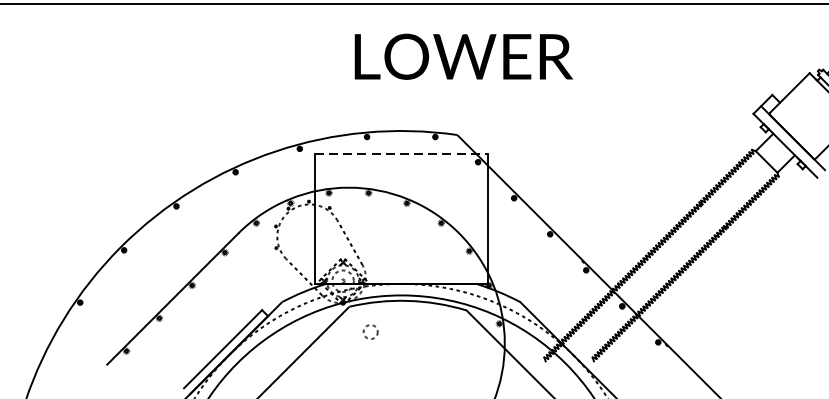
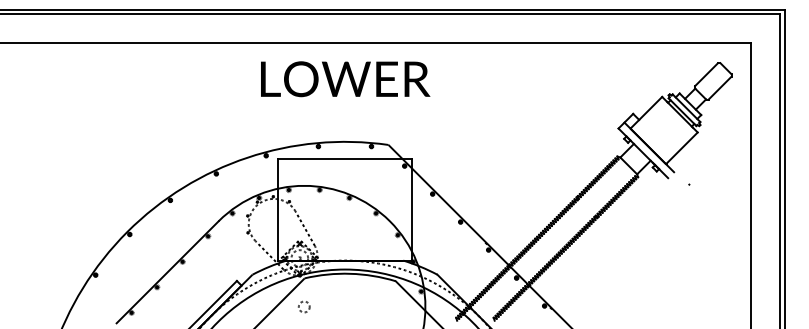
text: (463, 57) -> (345, 79), moved
line: (401, 153) -> (345, 159), dashed -> solid
circle: (370, 331) -> (304, 306), moved

